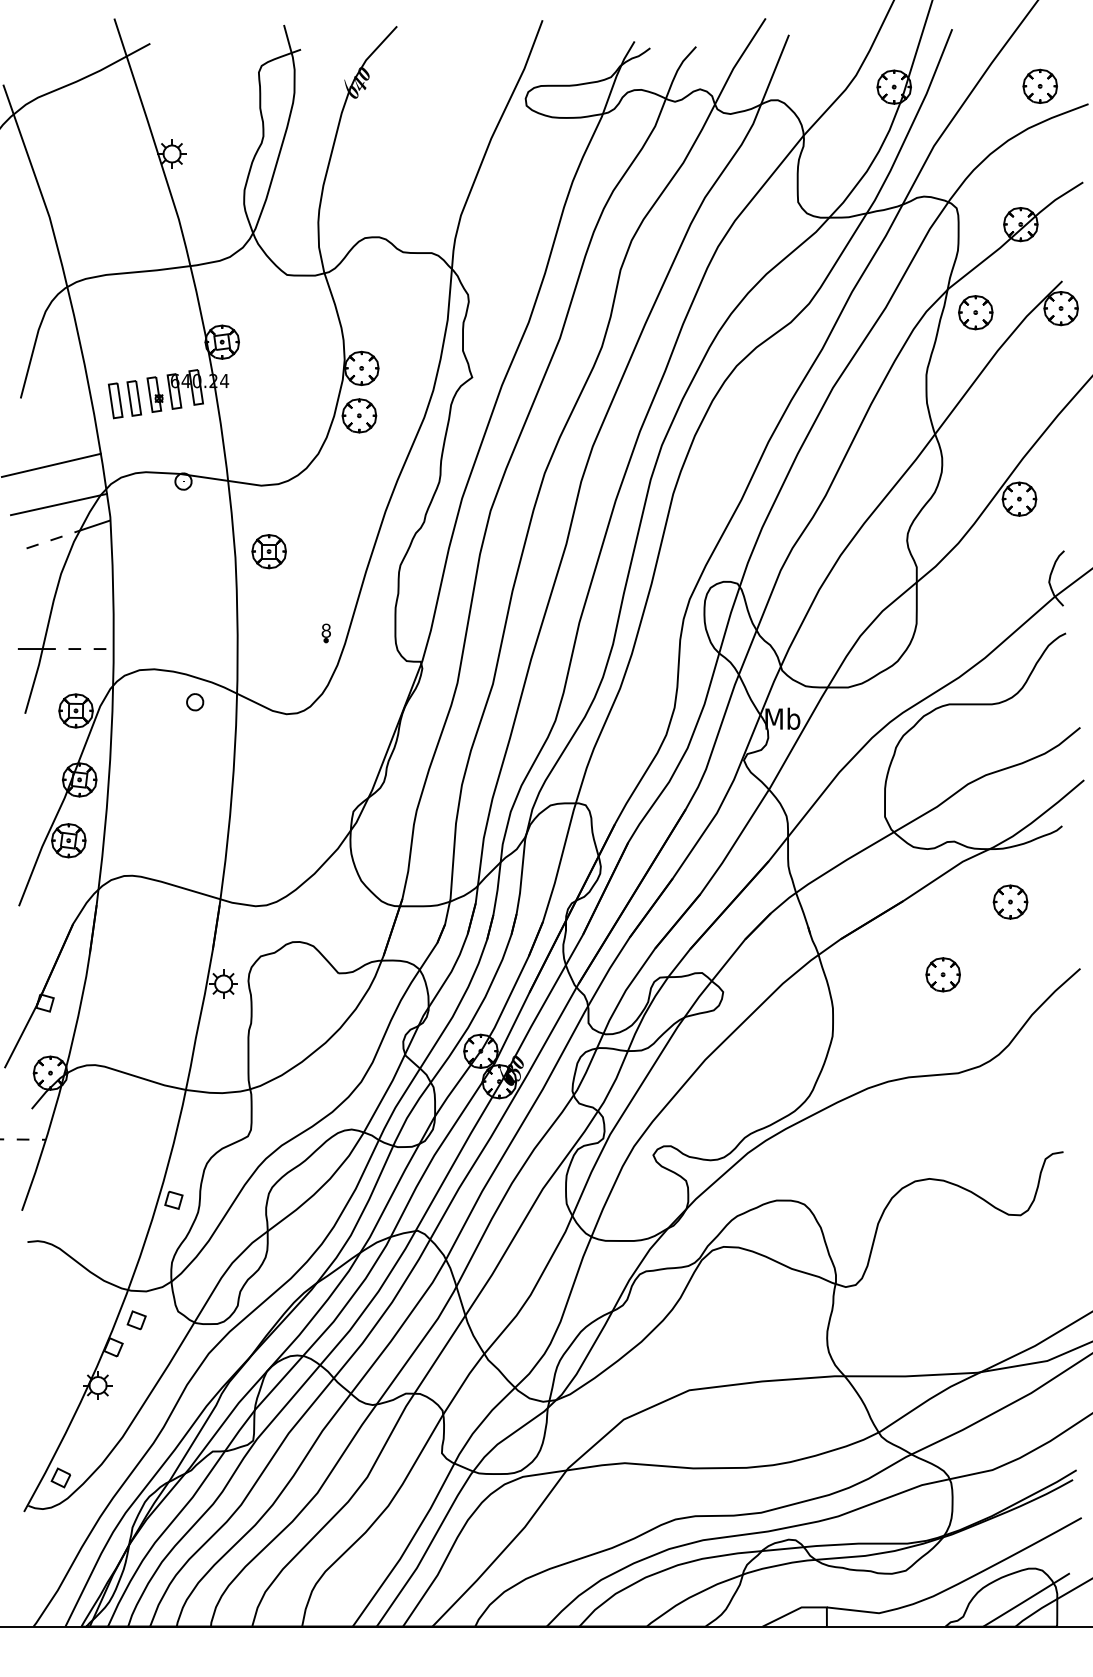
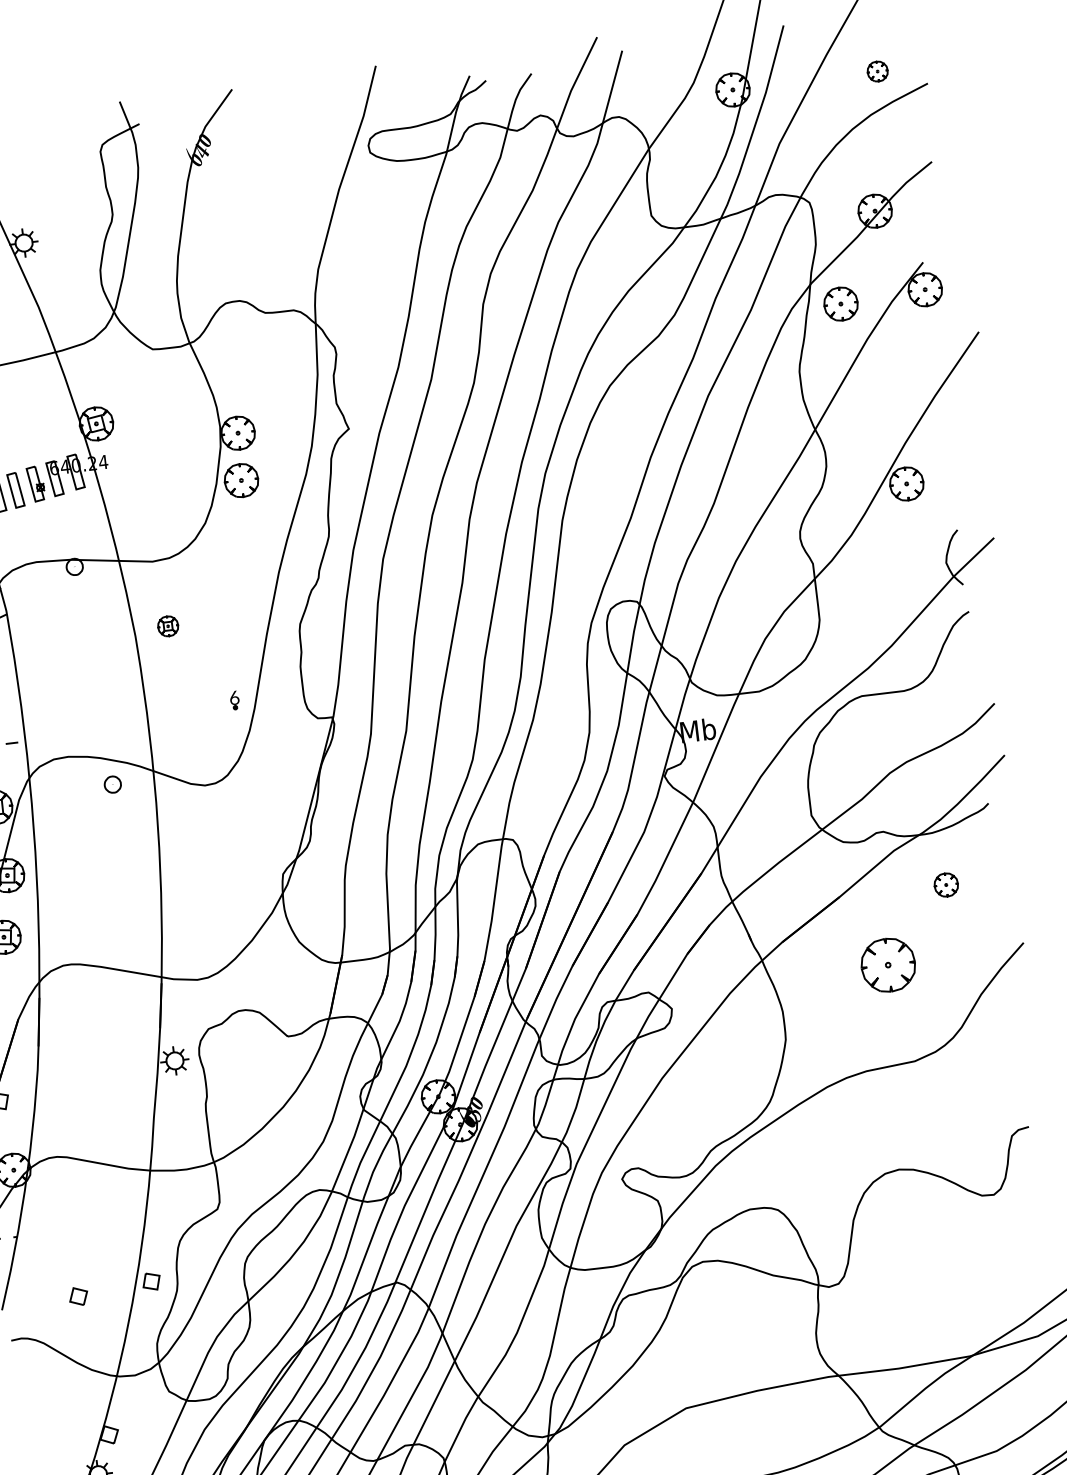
part: (1039, 85) -> (876, 70), size x0.6
part: (268, 551) -> (167, 626), size x0.6
text: (326, 630) -> (234, 697), 8 -> 6
part: (1010, 901) -> (946, 884), size x0.7
part: (942, 974) -> (887, 965), size x1.6
part: (136, 1320) -> (78, 1296), moved

